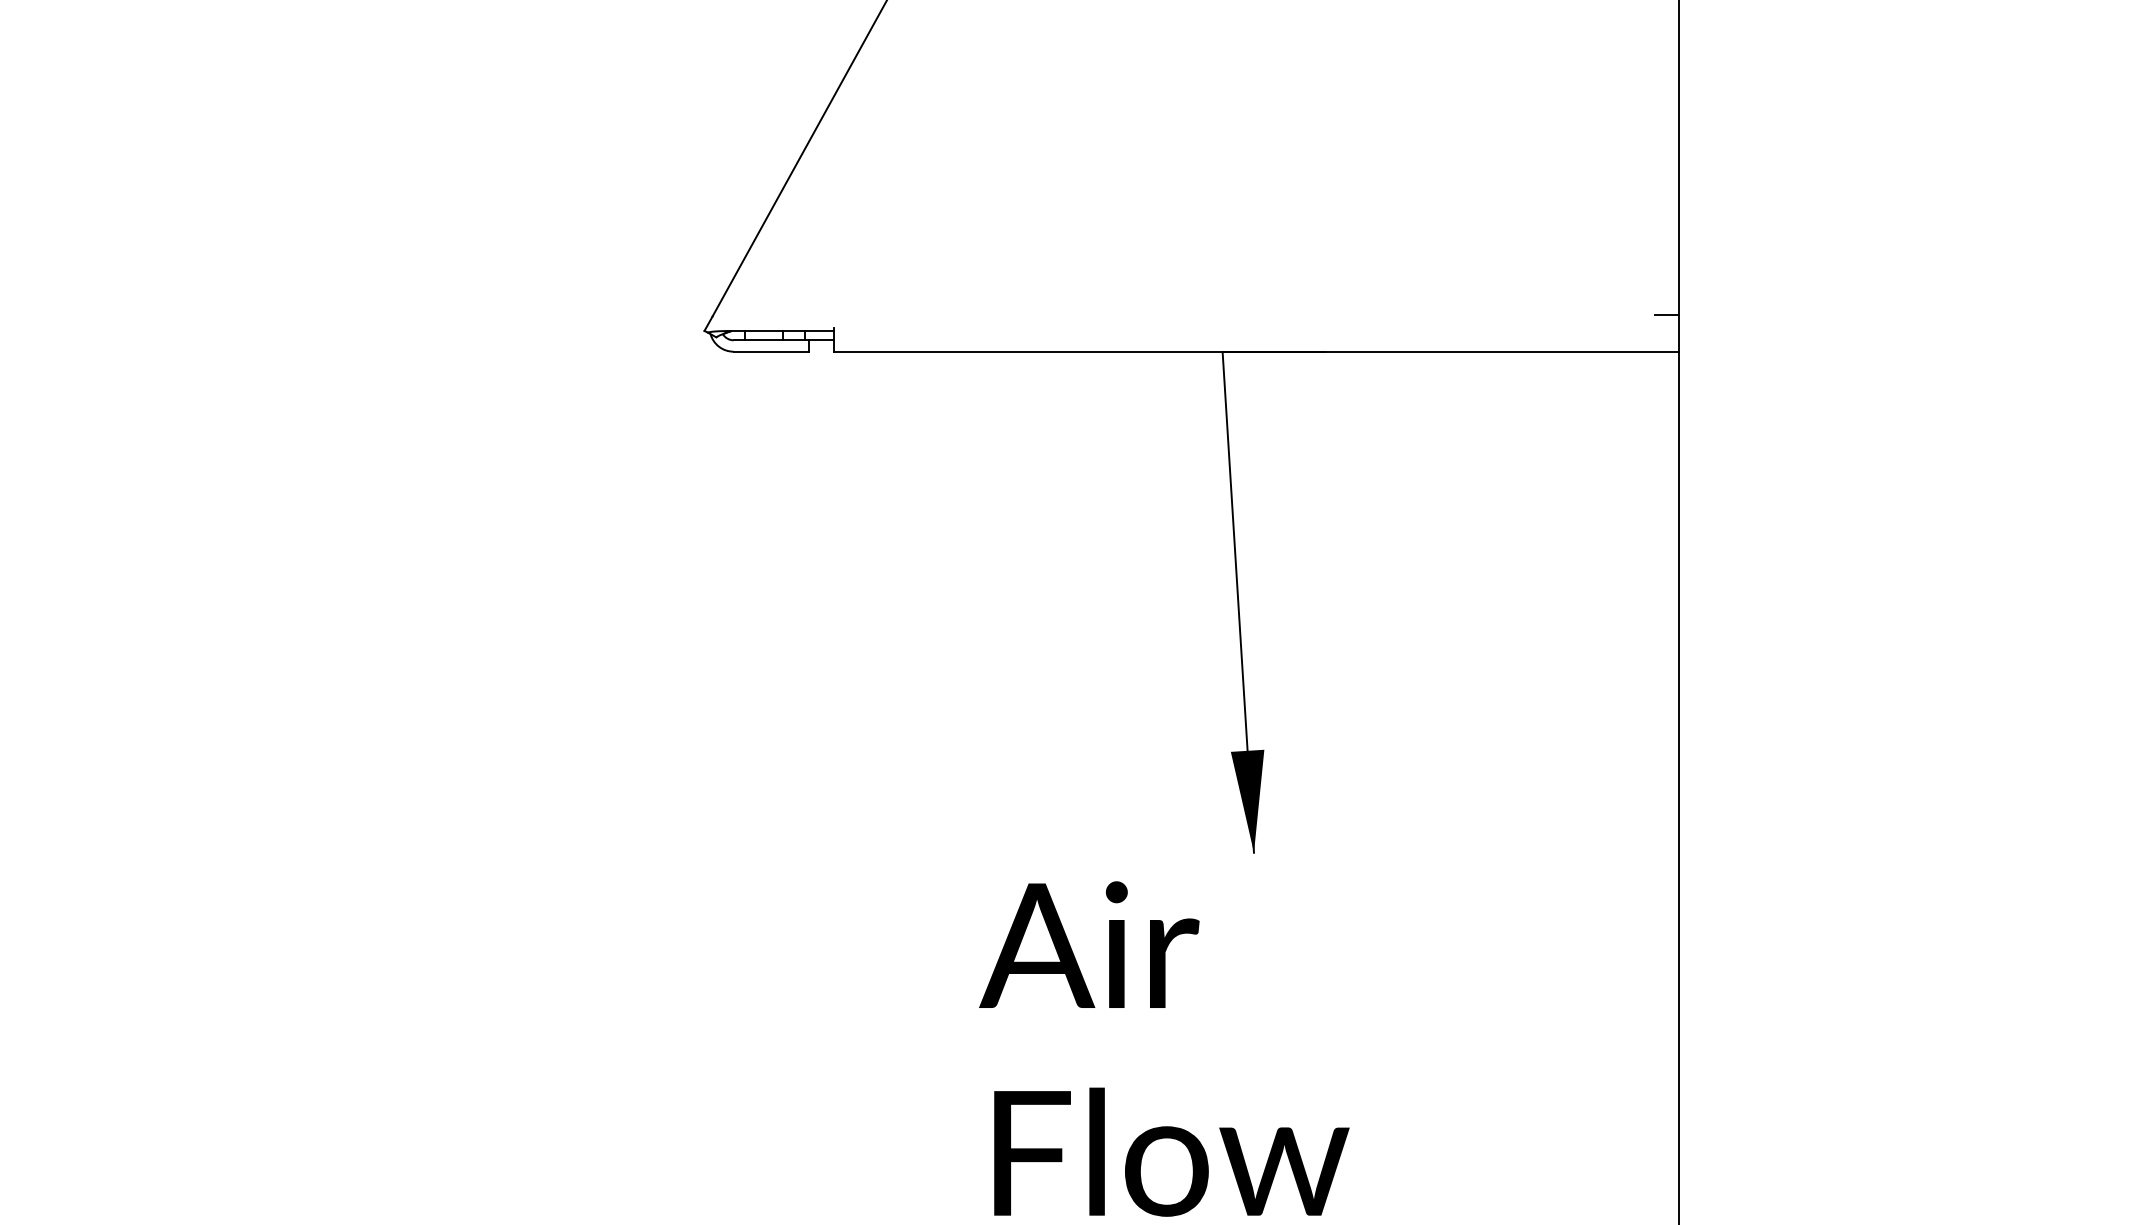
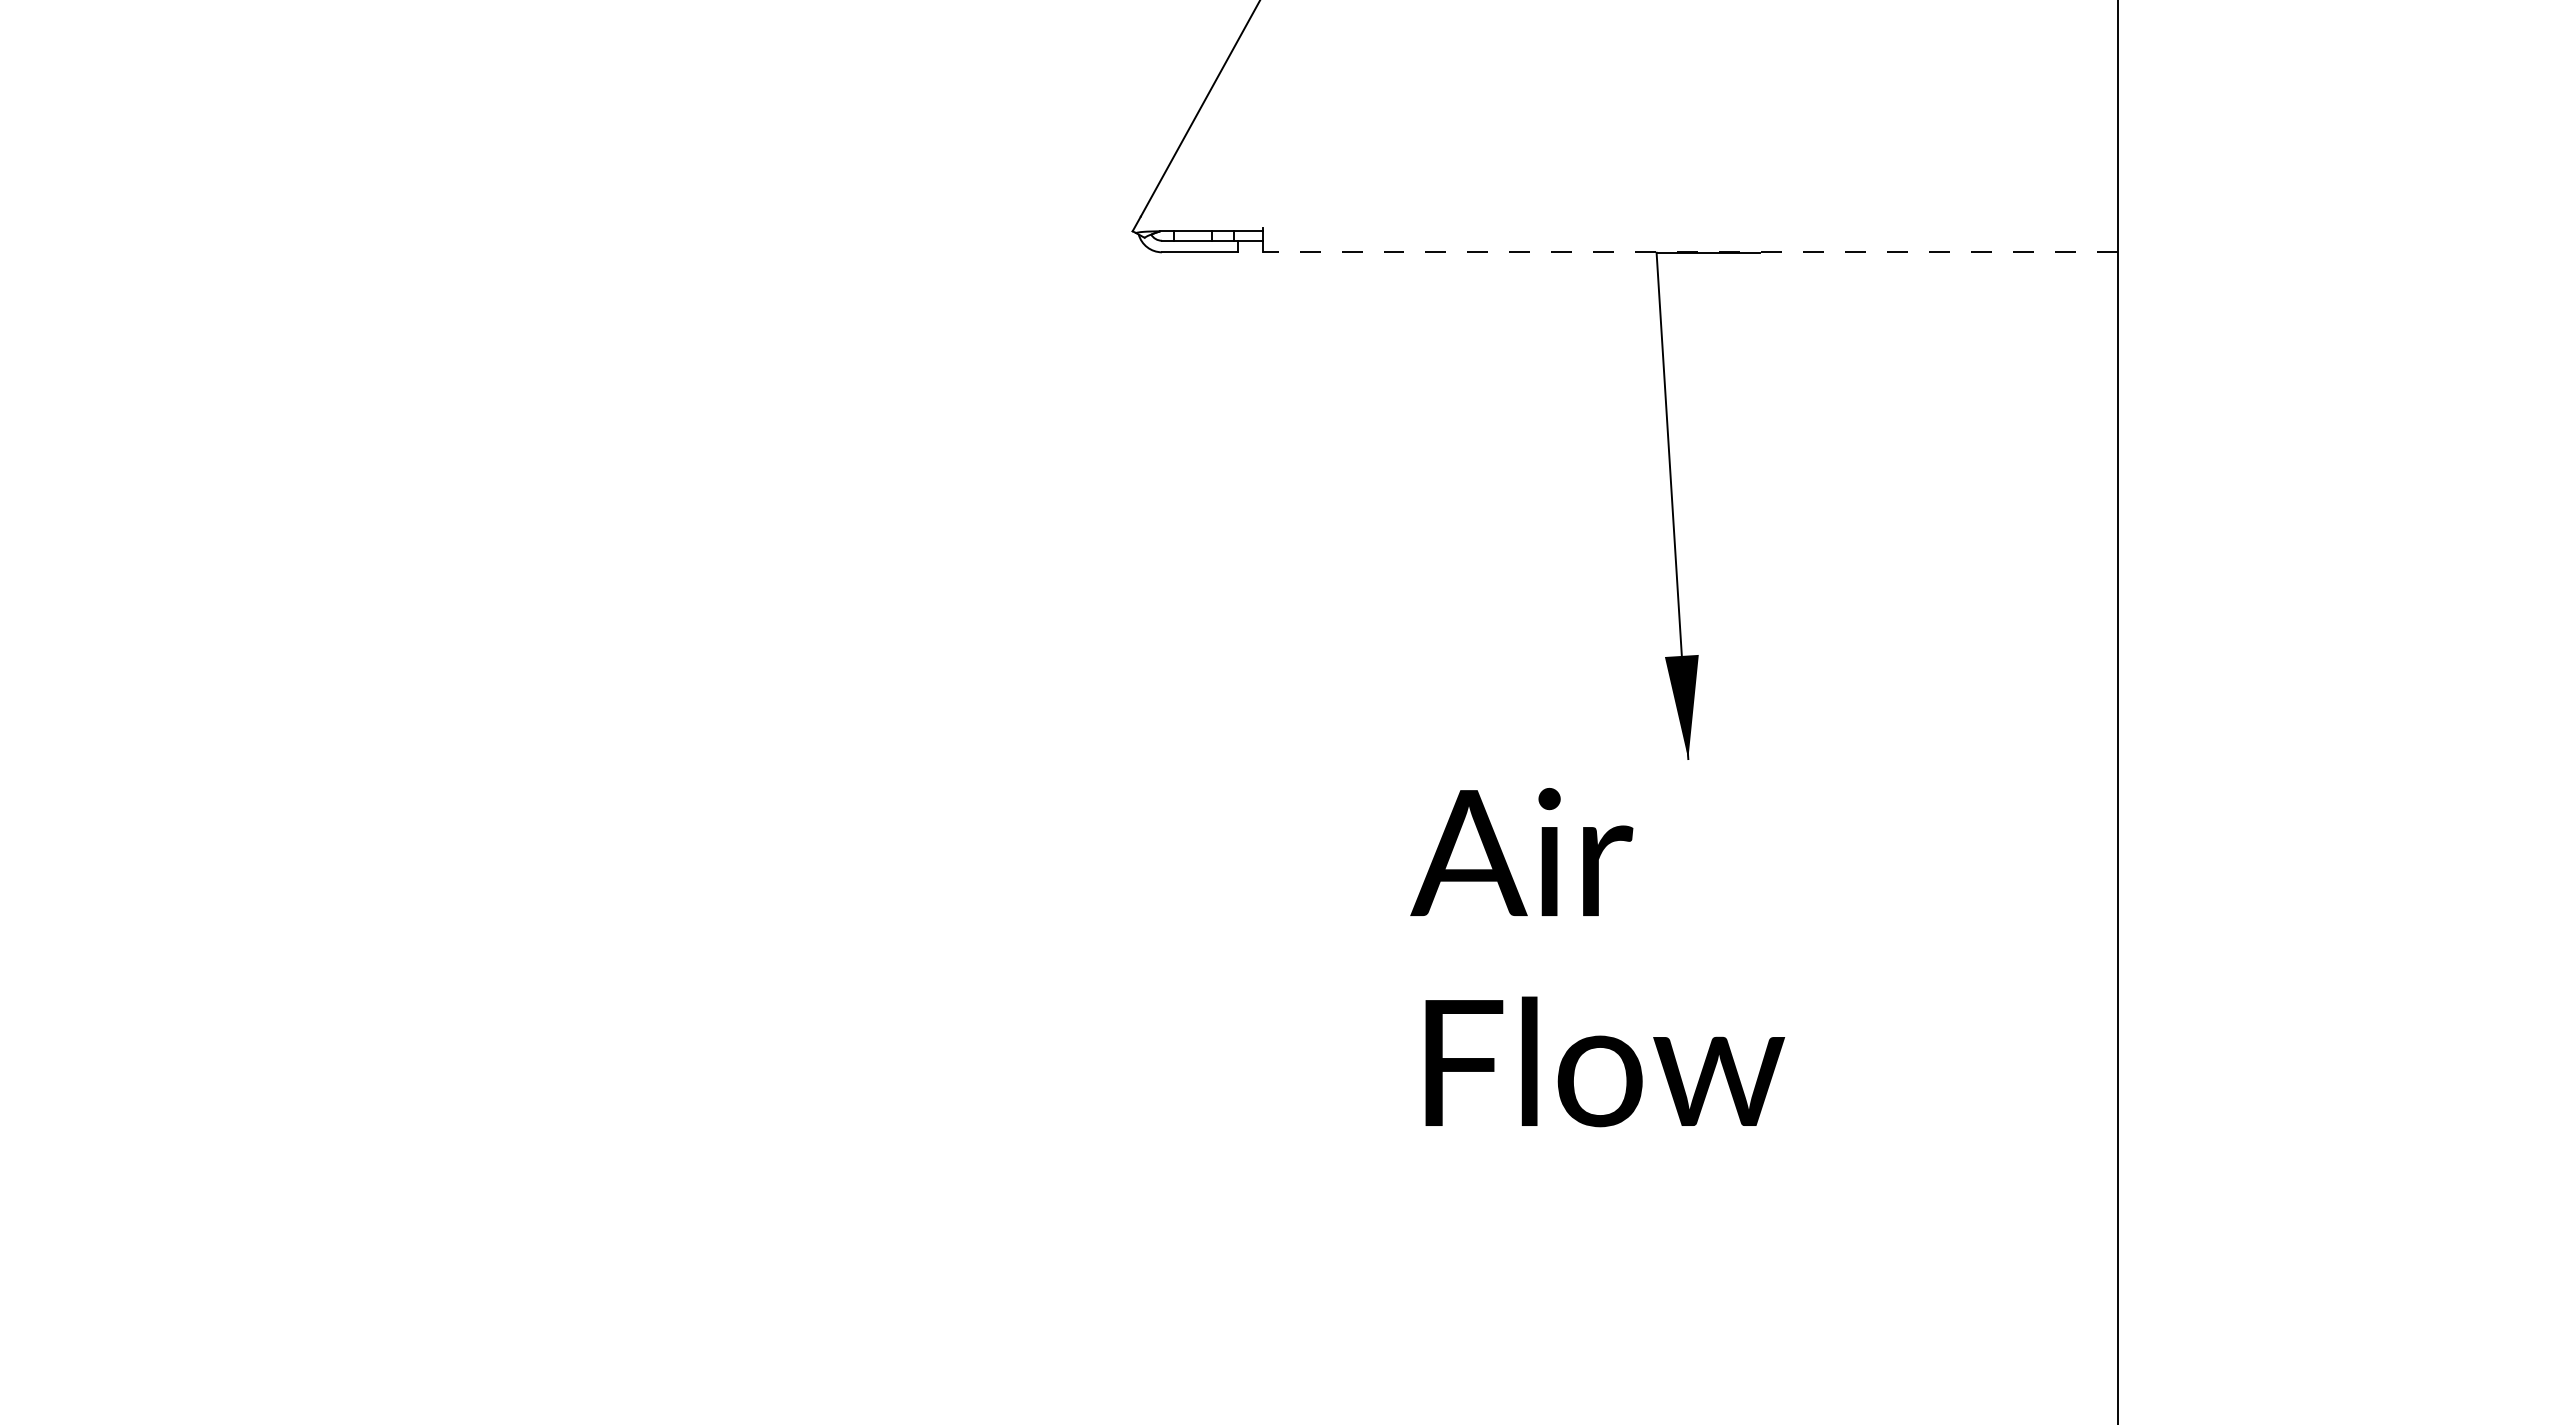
line: (1667, 315) -> (2106, 215), removed
line: (1256, 351) -> (1690, 252), solid -> dashed

